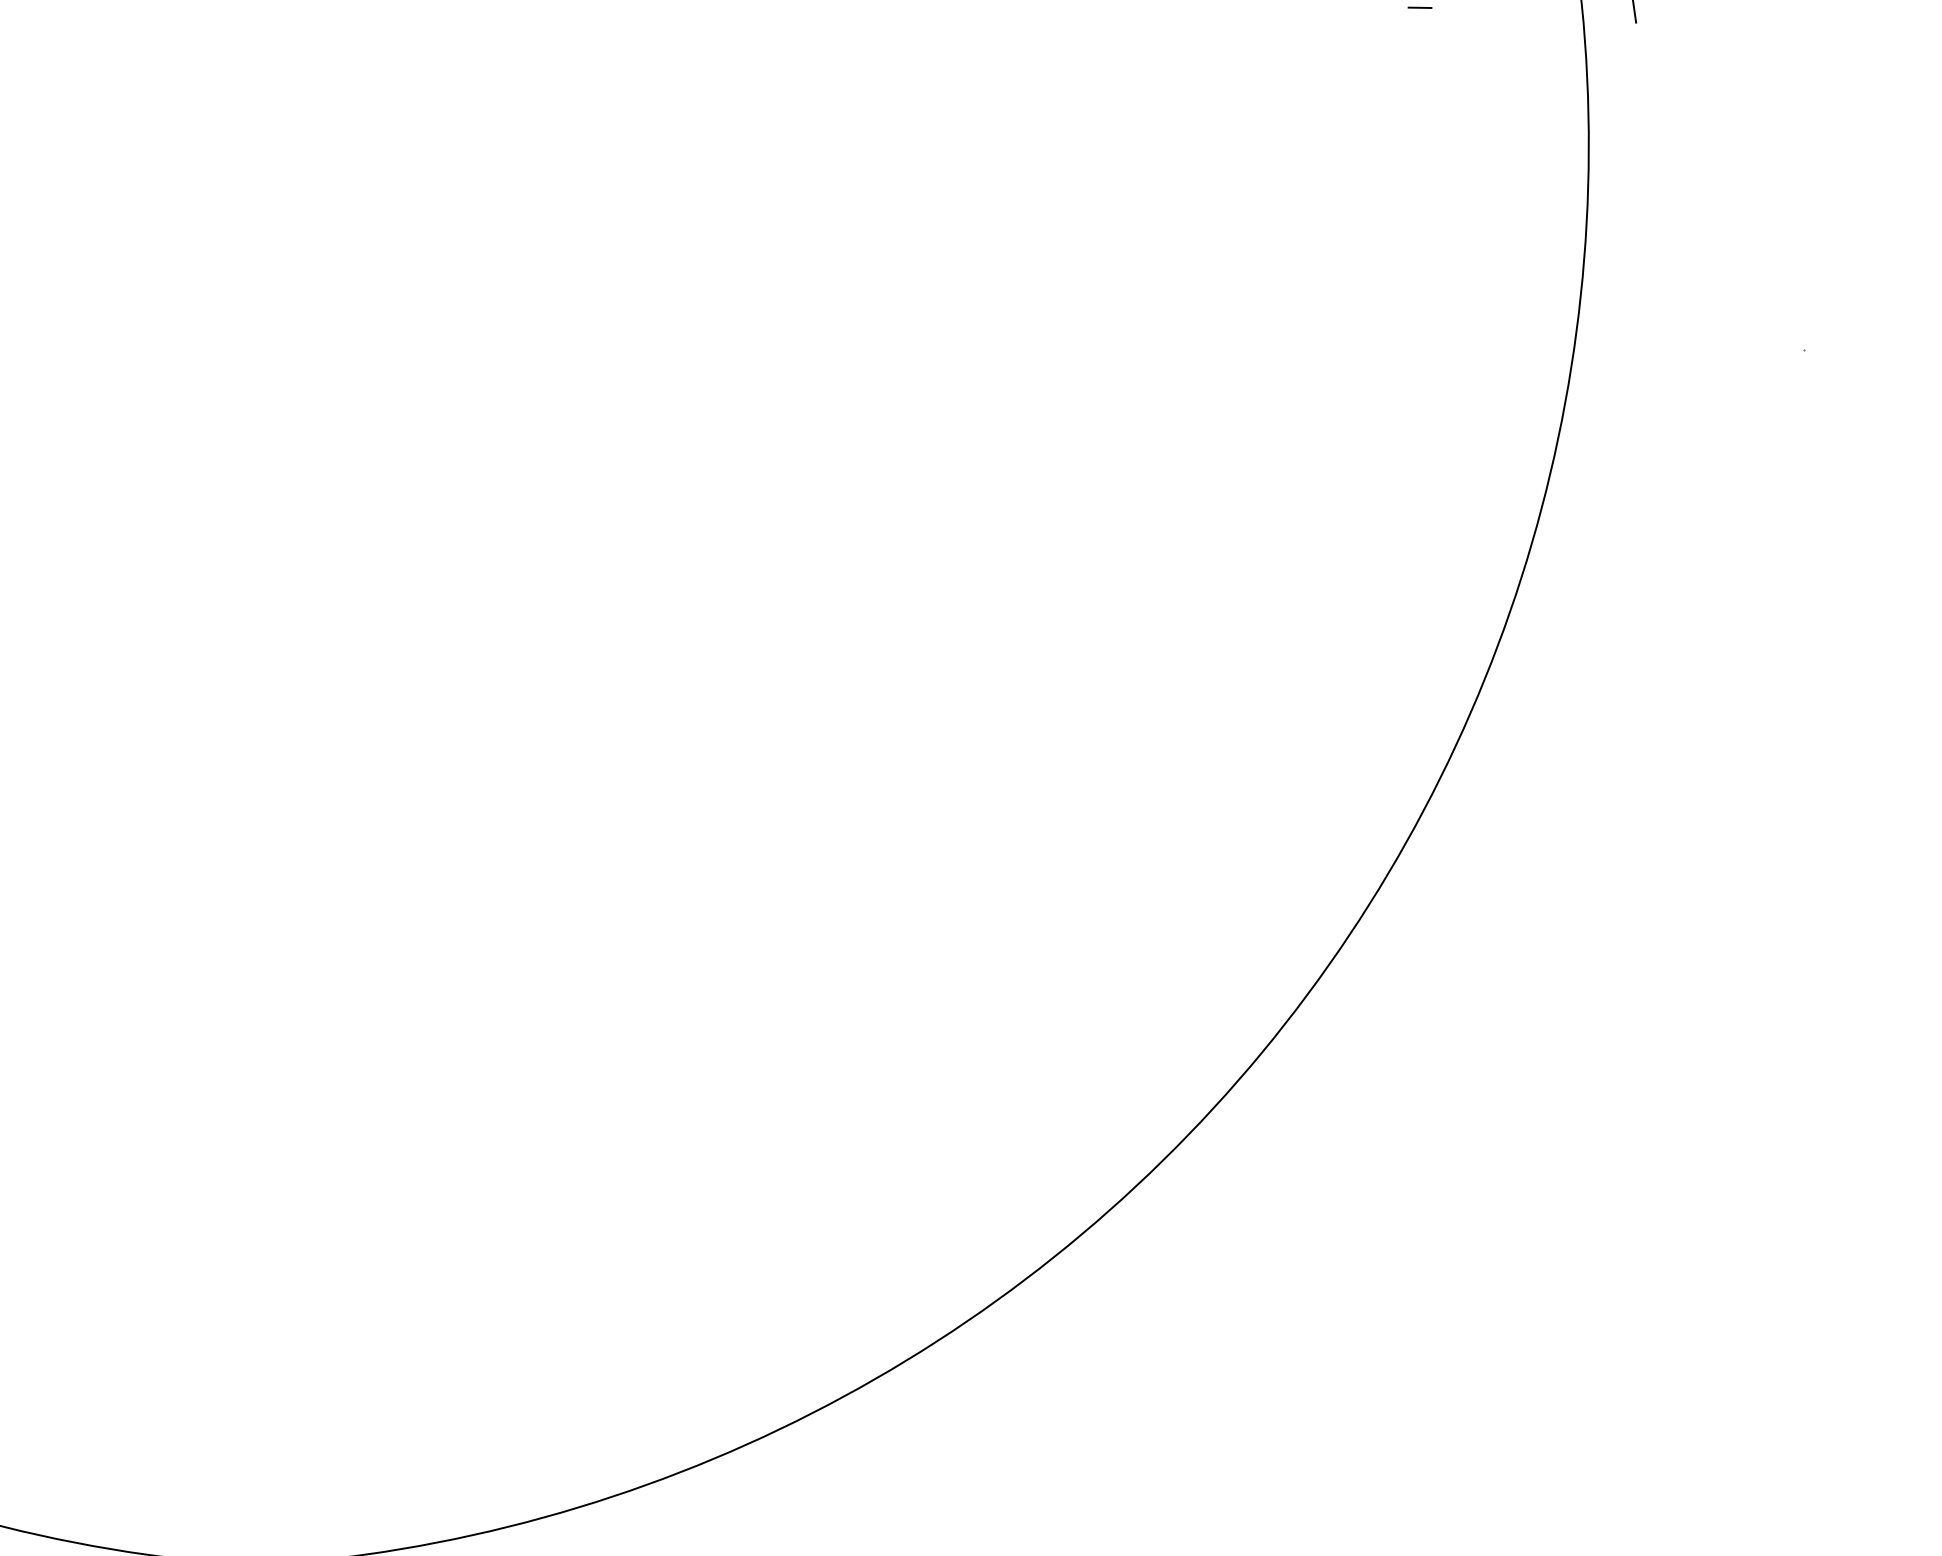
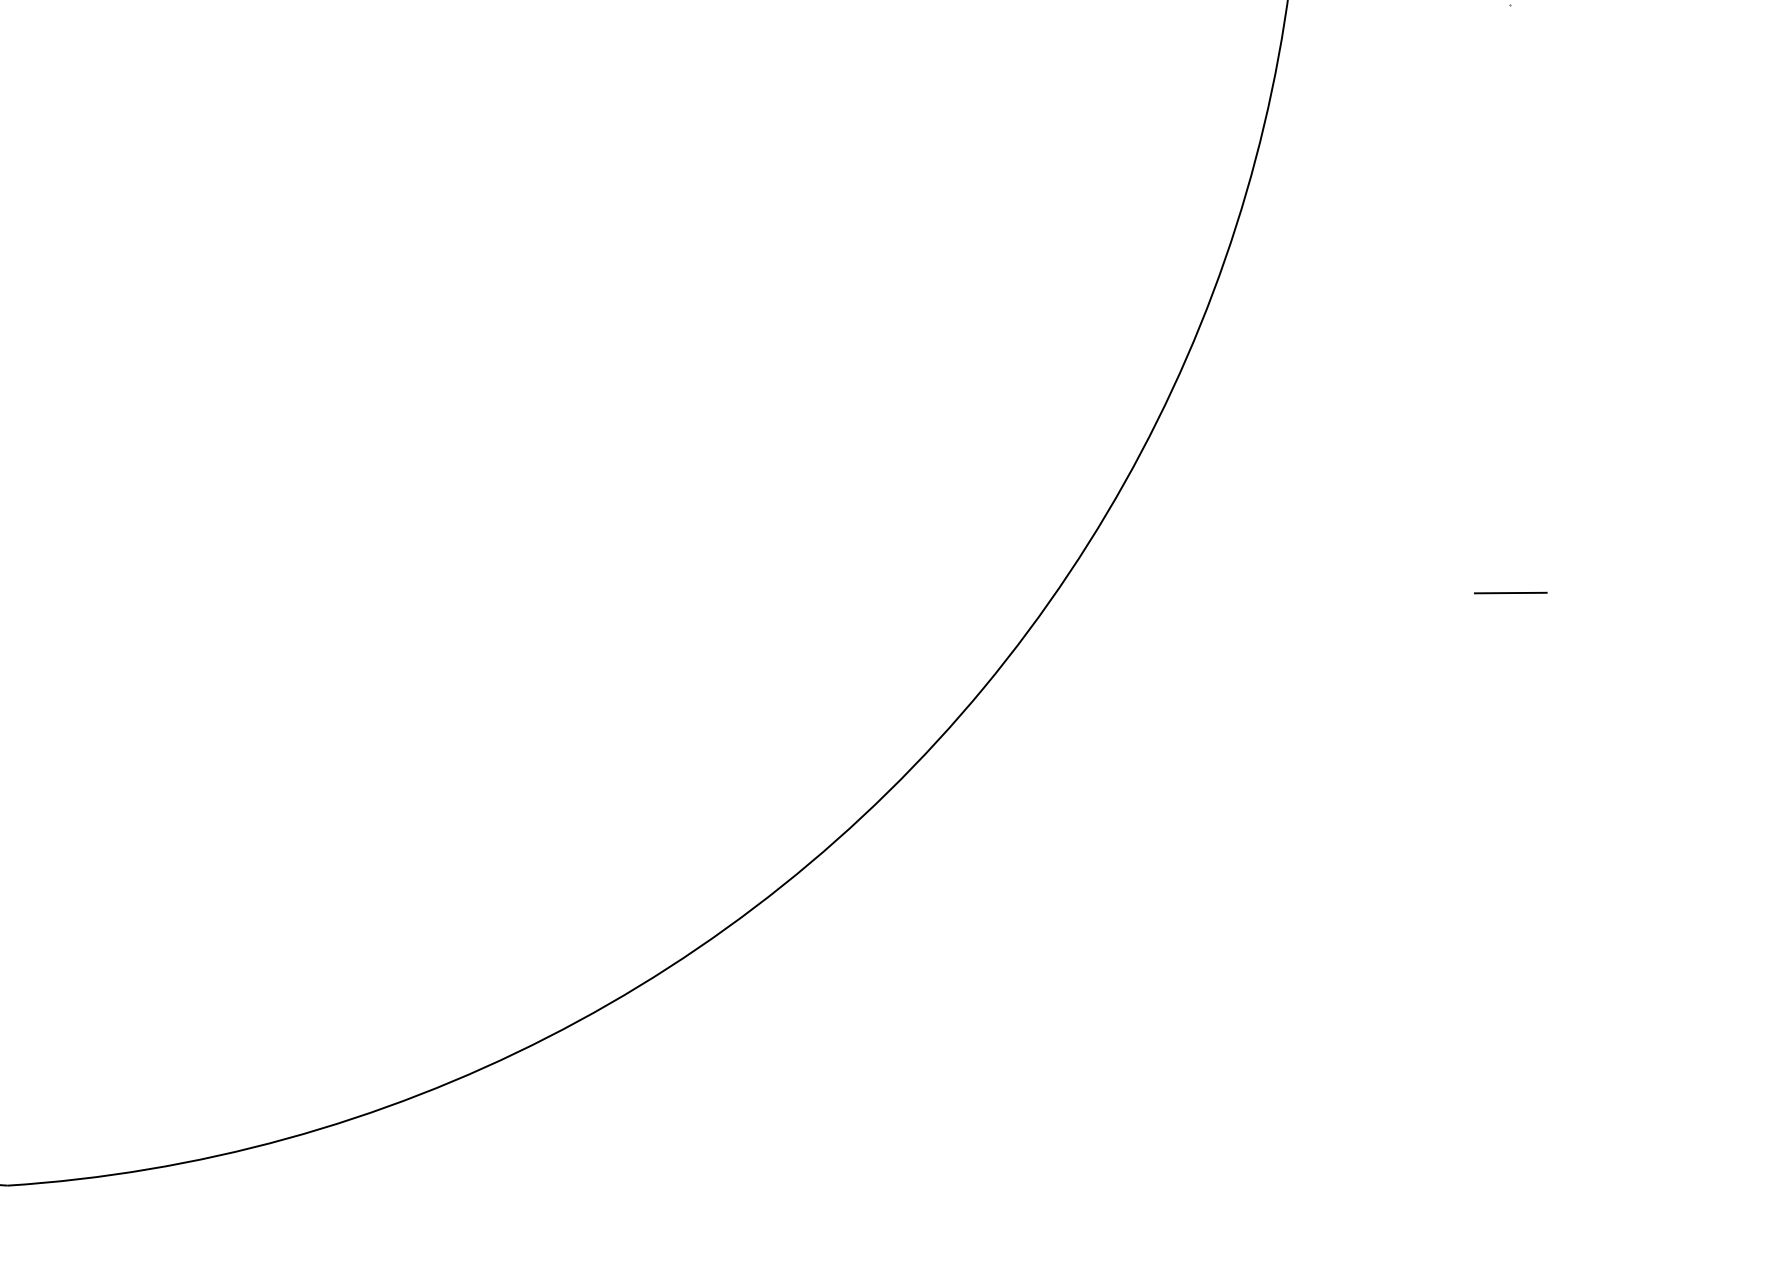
line: (1804, 955) -> (1510, 593), added

